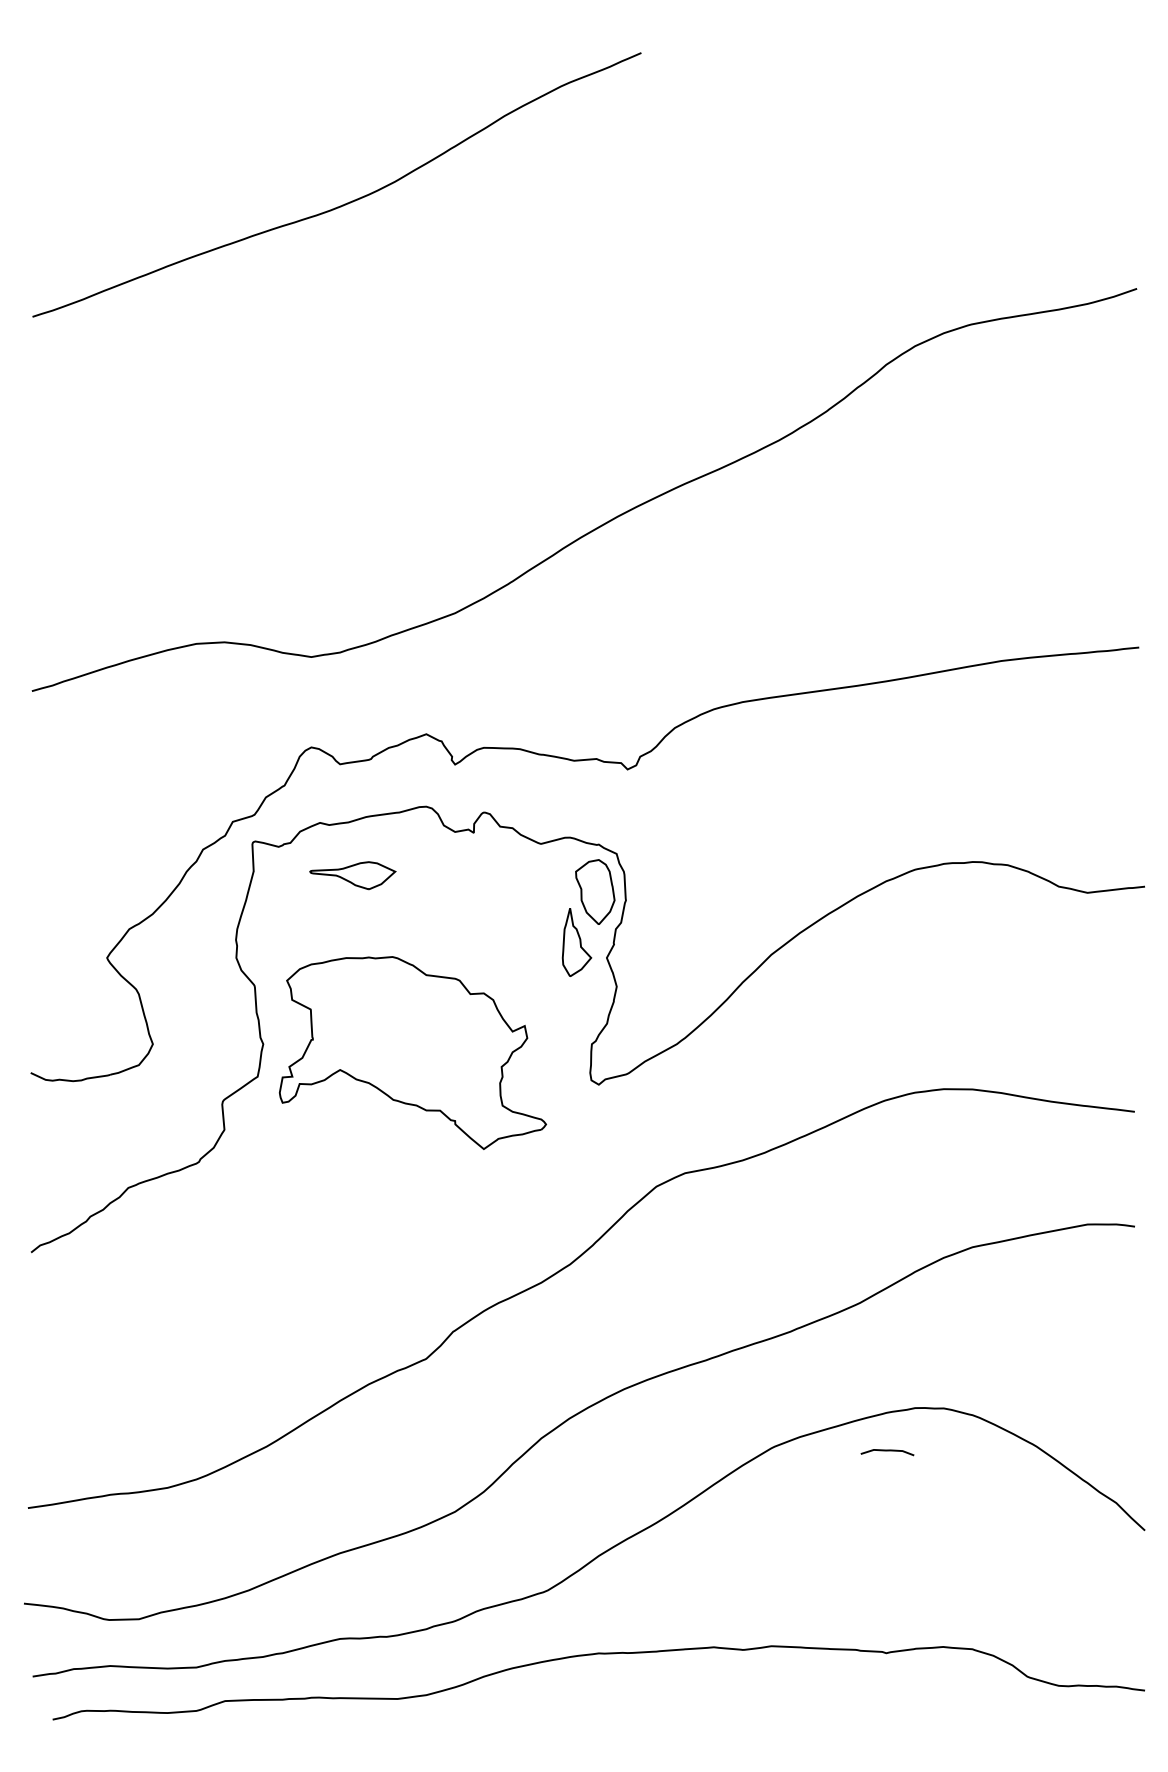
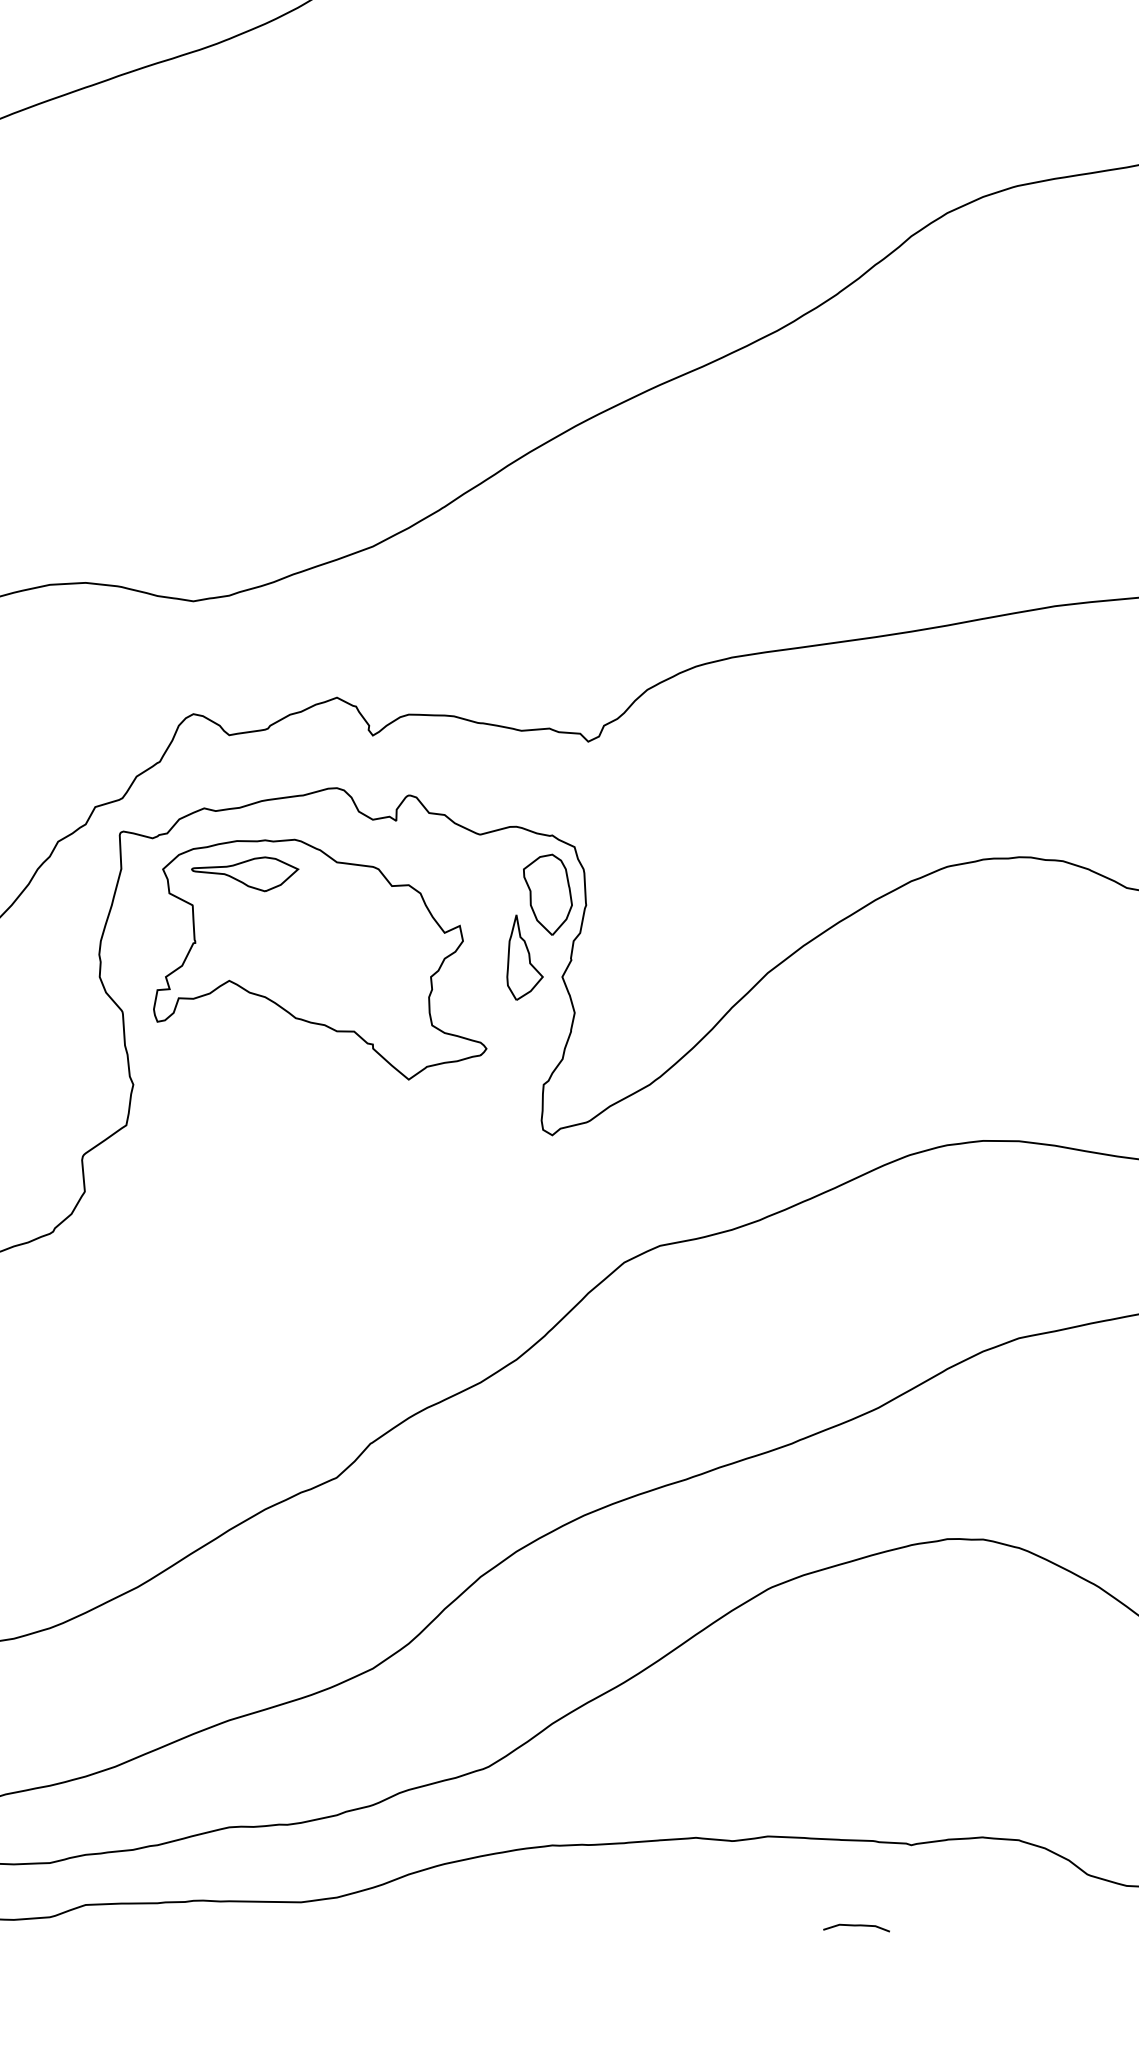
part: (412, 1052) -> (319, 958), moved
curve: (887, 1451) -> (856, 1926), moved

